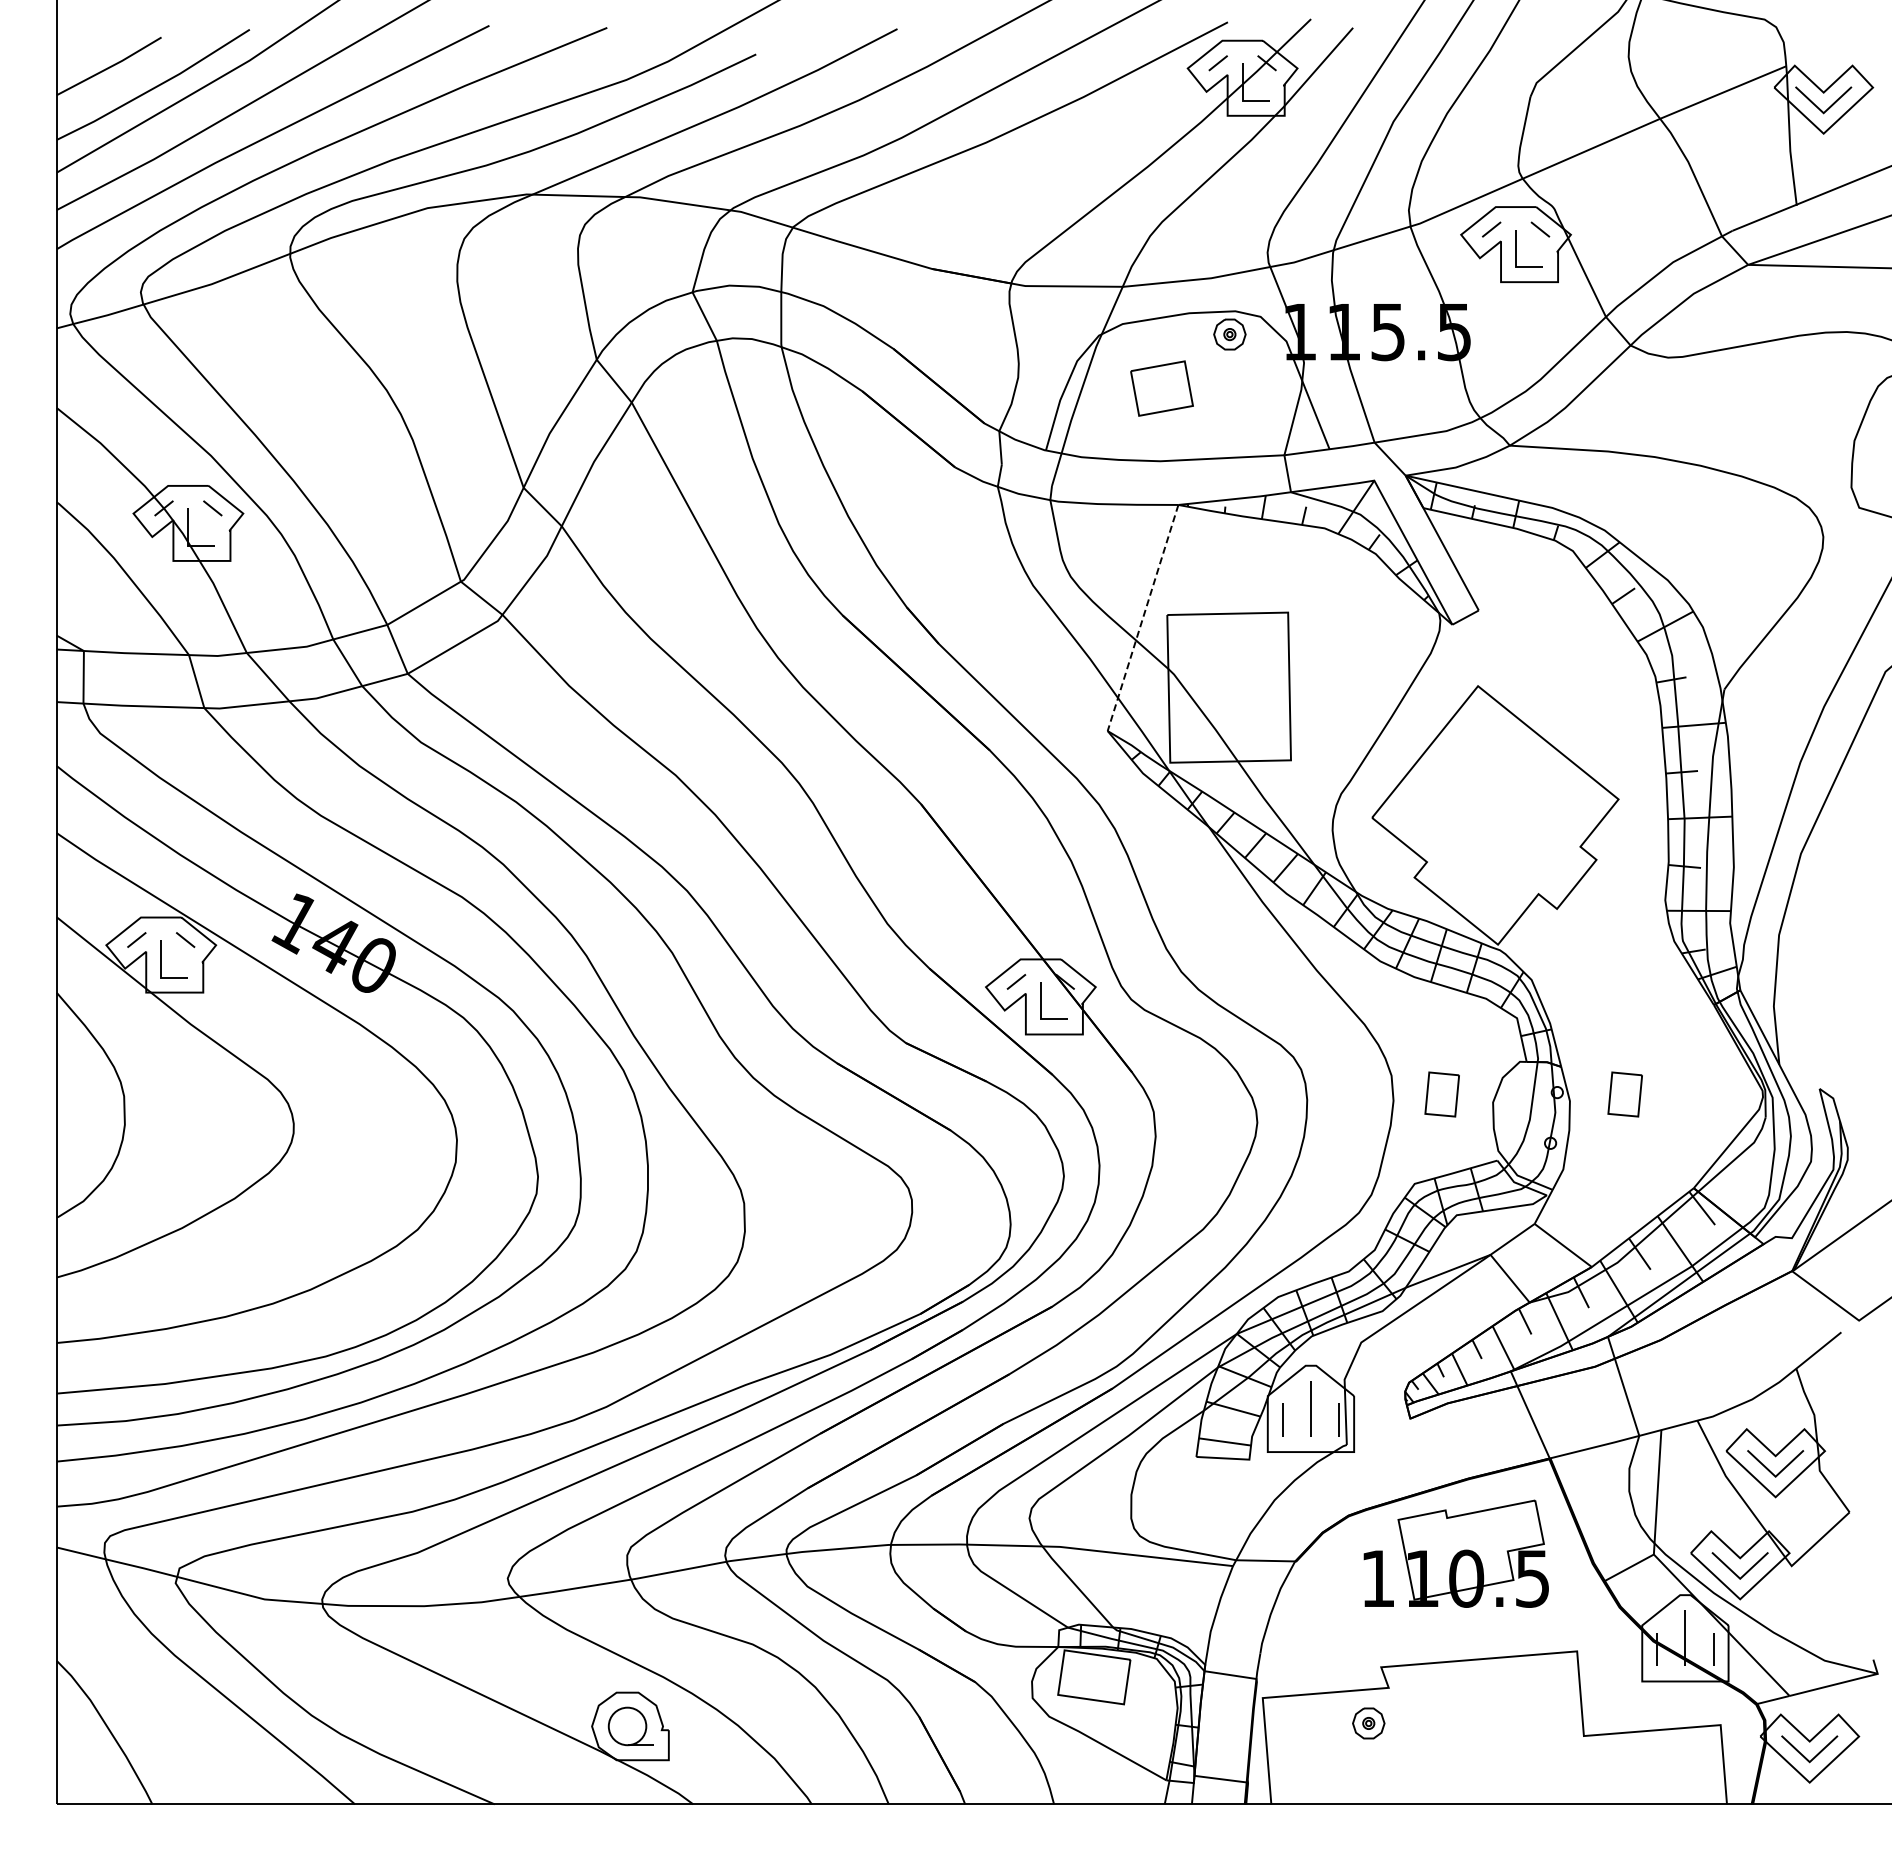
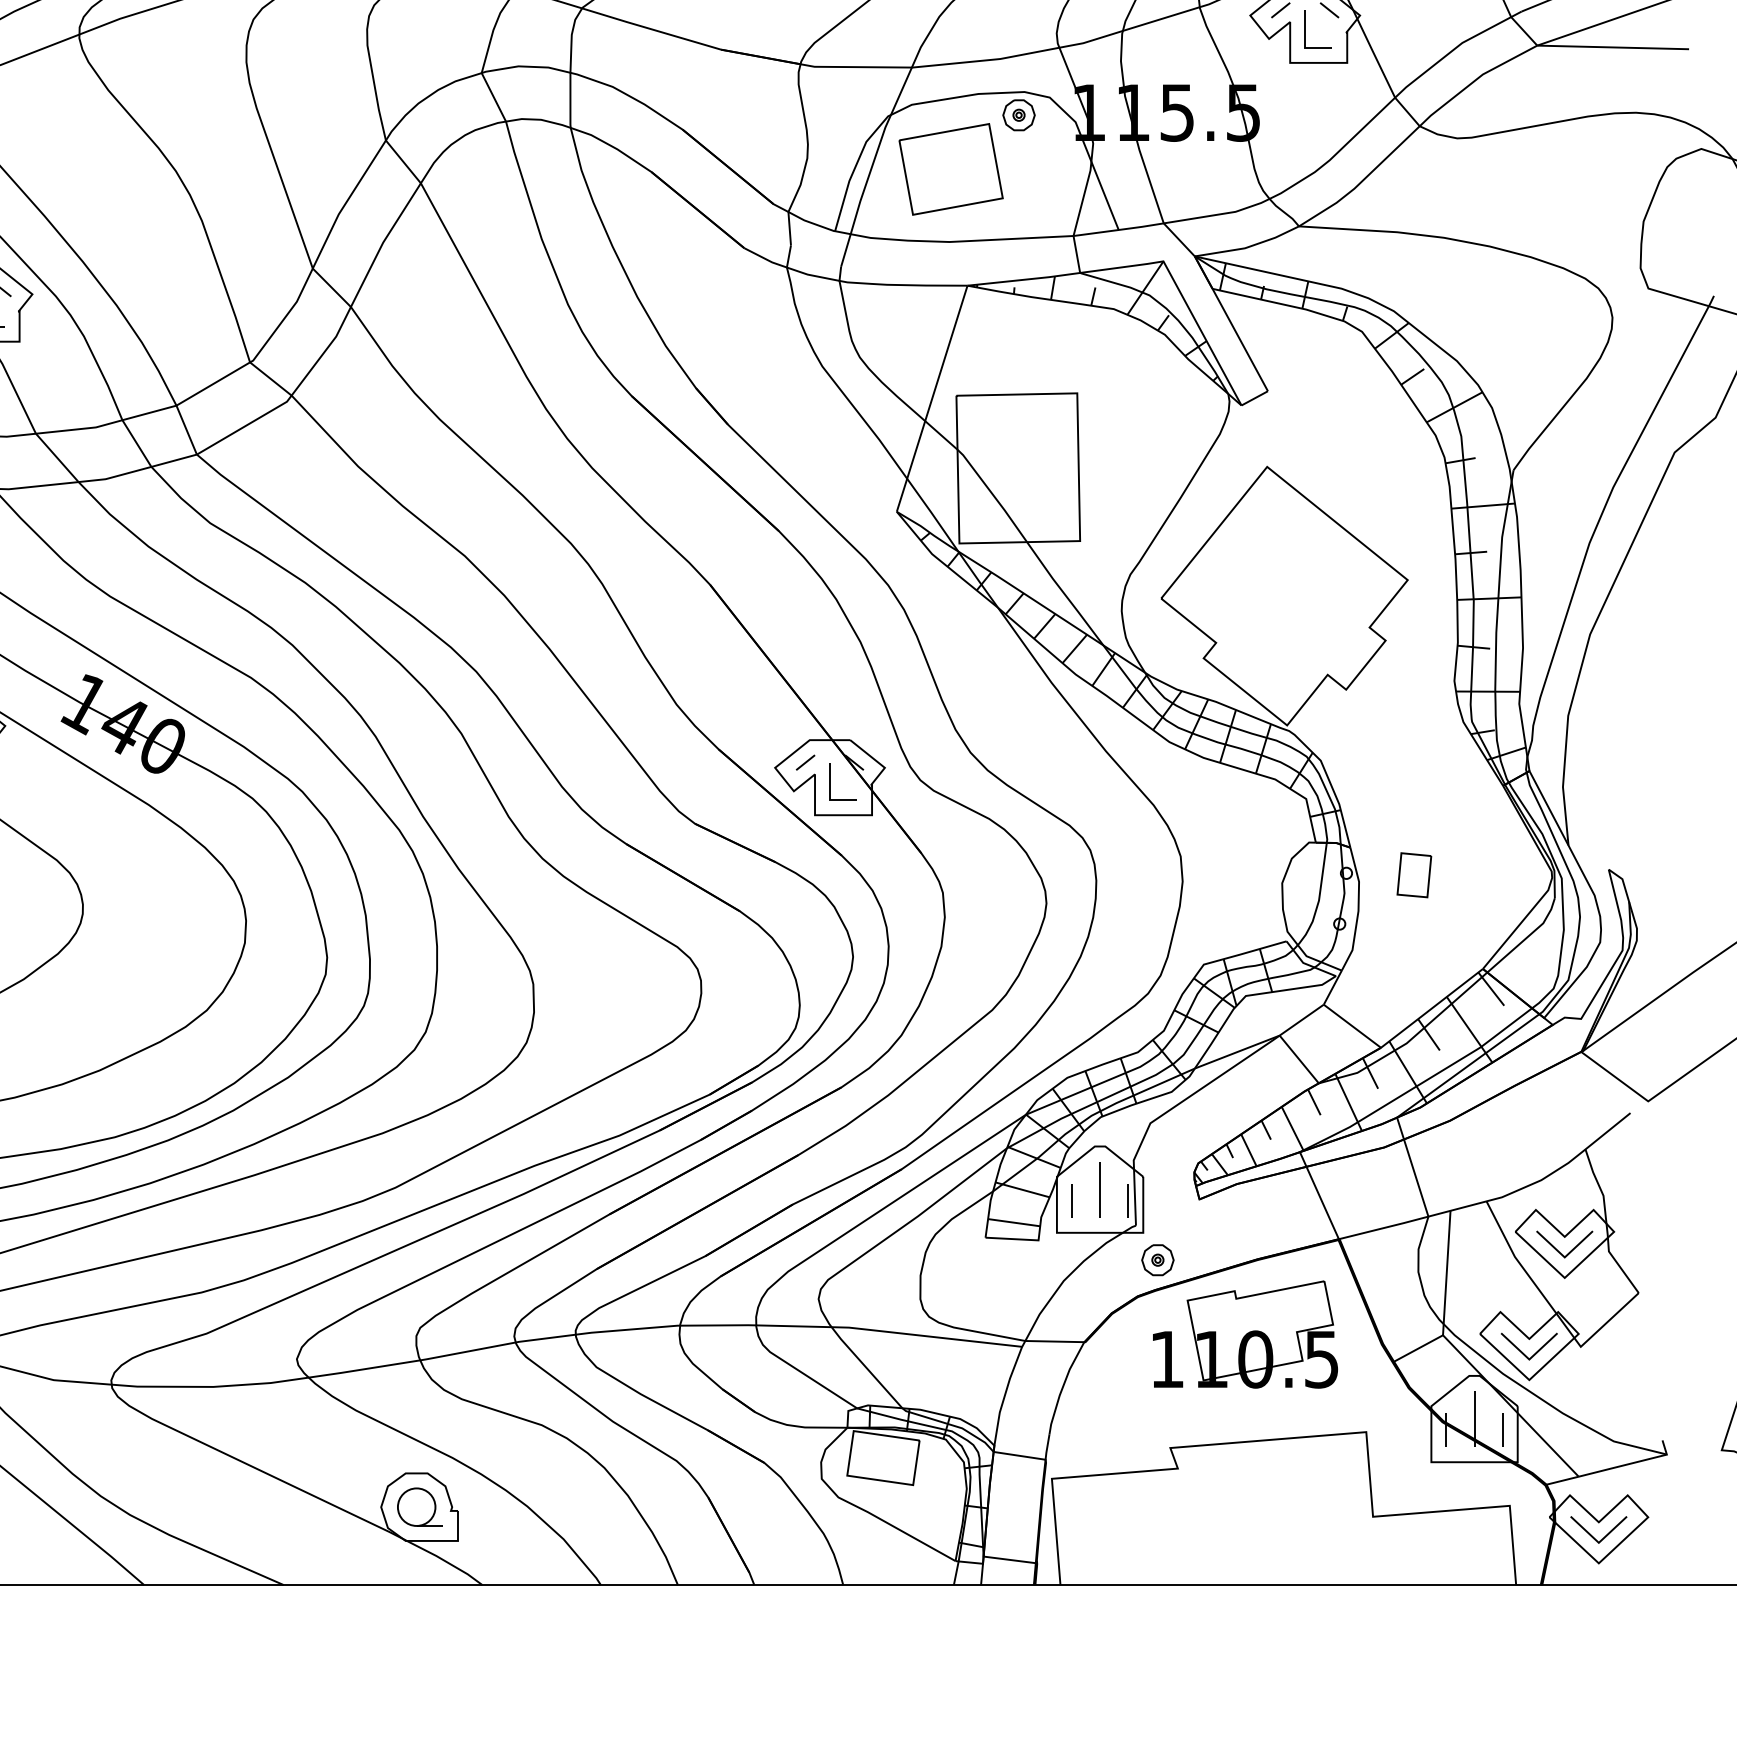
part: (1161, 388) -> (950, 169), size x1.67
line: (1142, 619) -> (931, 400), dashed -> solid
part: (1441, 1094) -> (1230, 875), removed
part: (1368, 1723) -> (1157, 1260), moved

